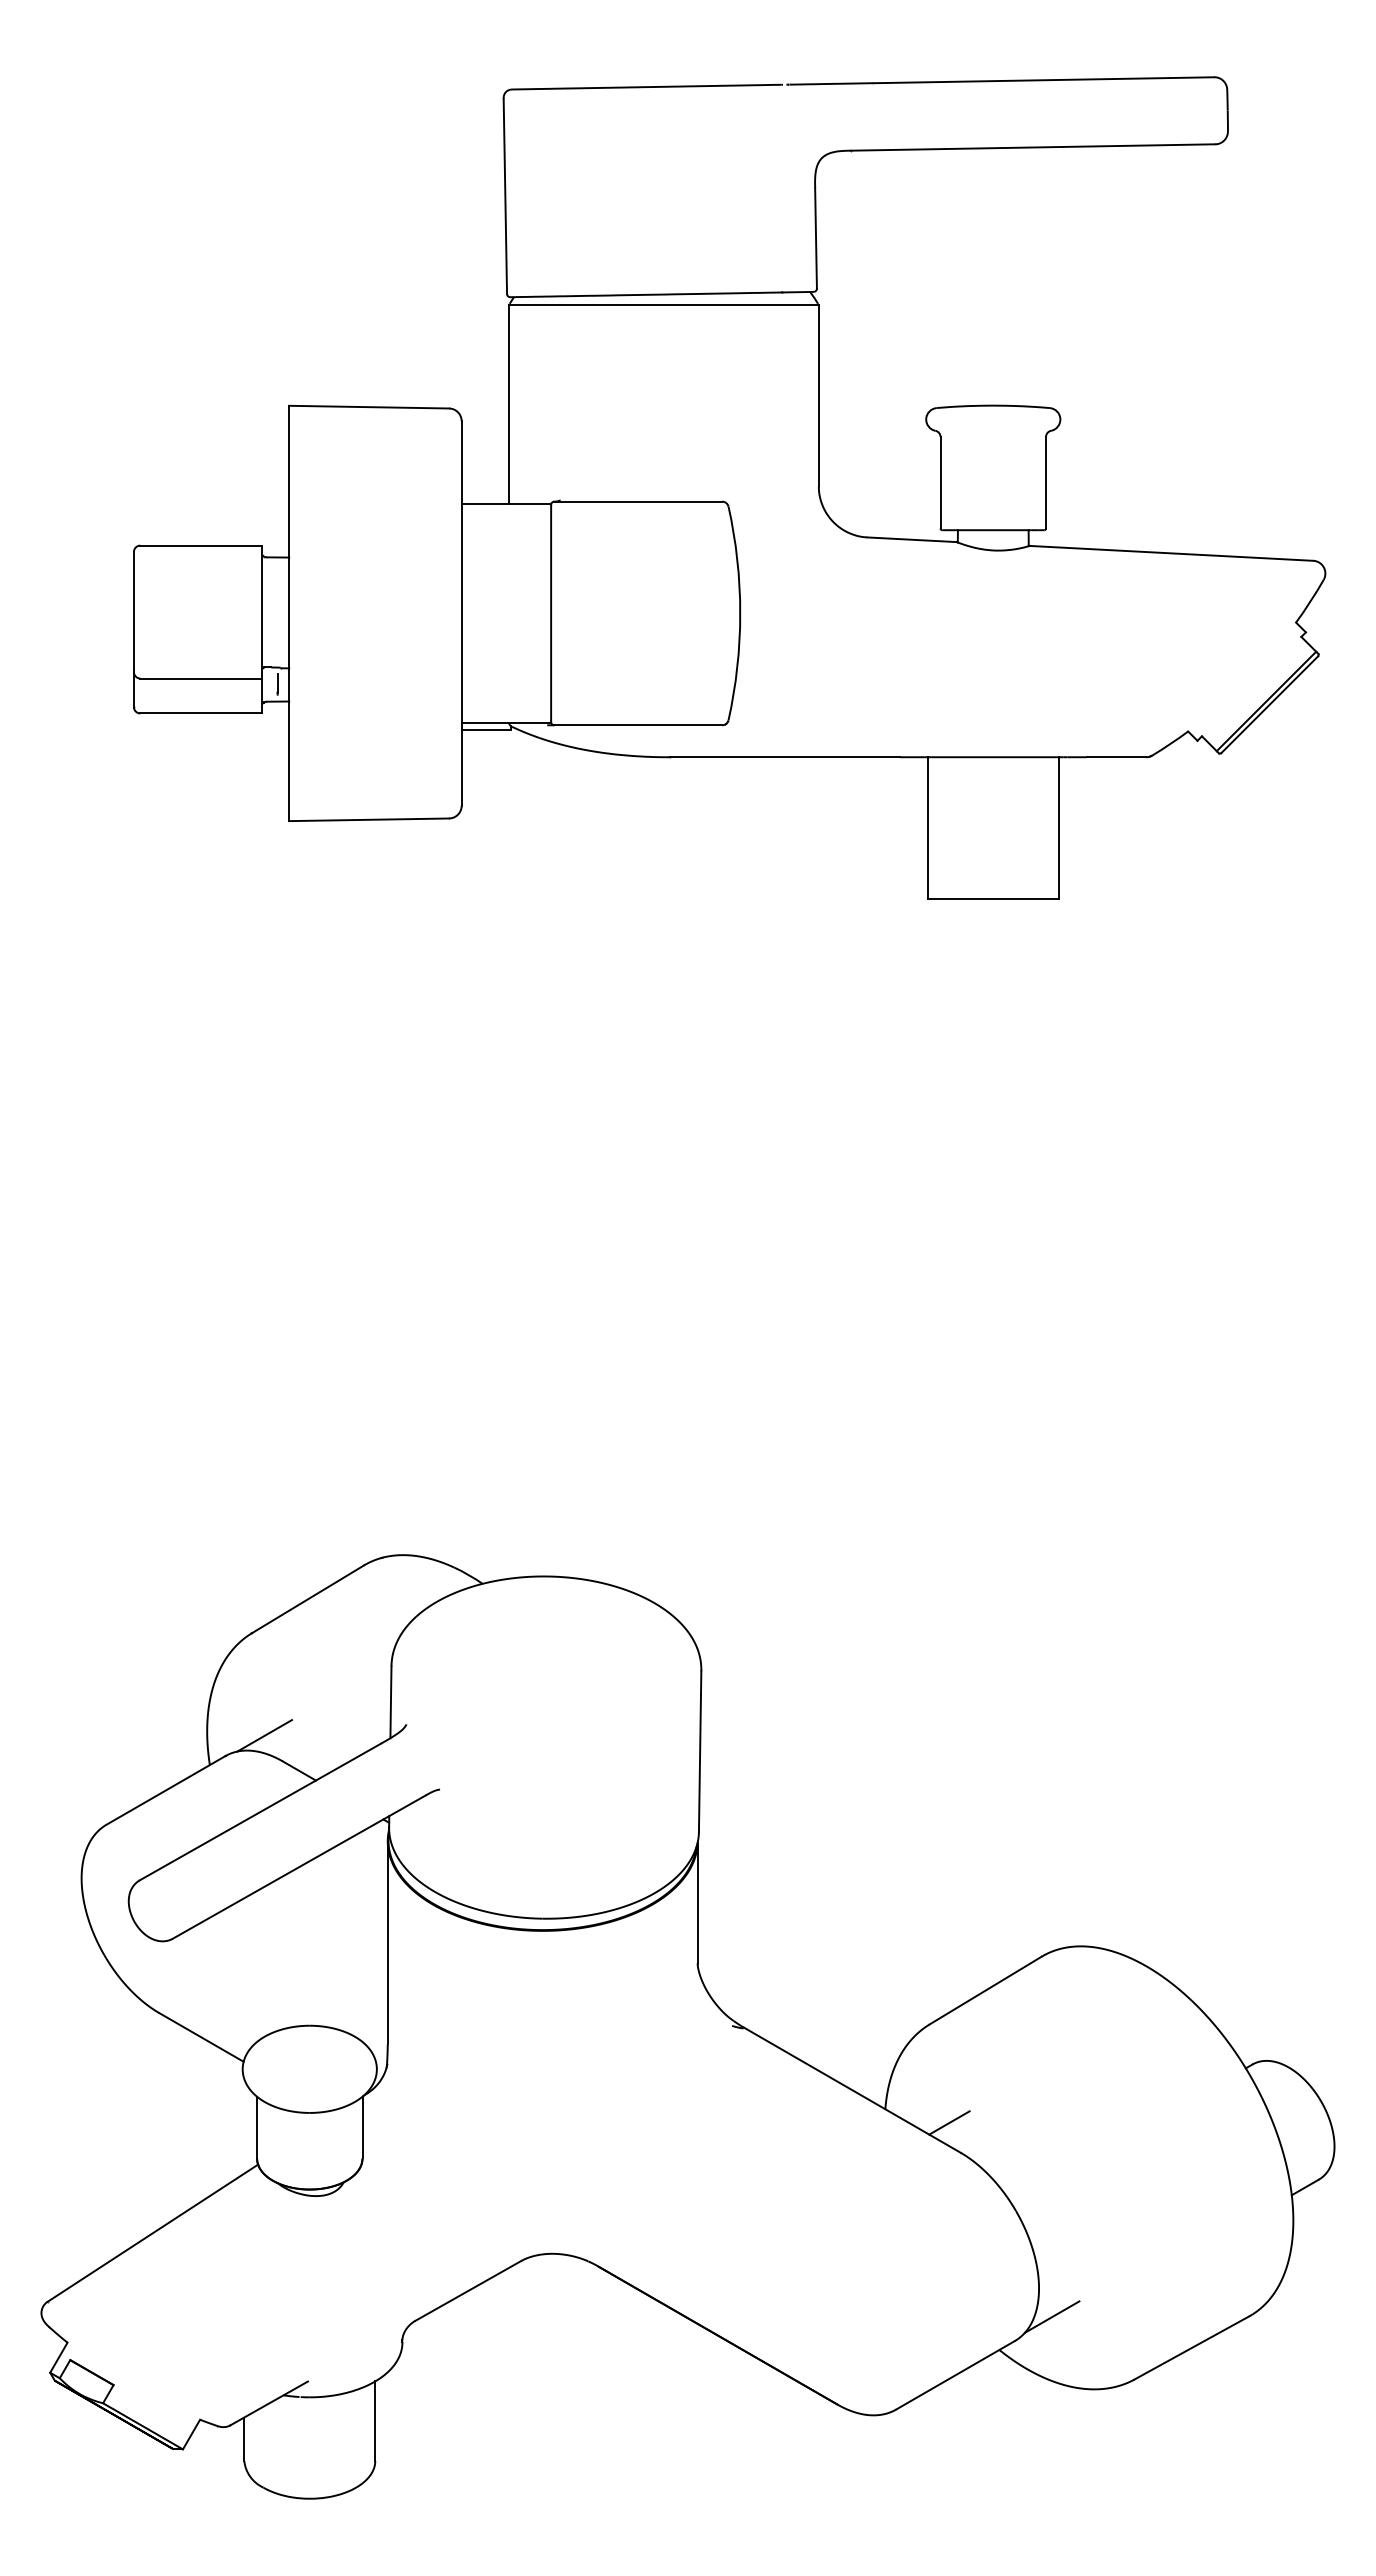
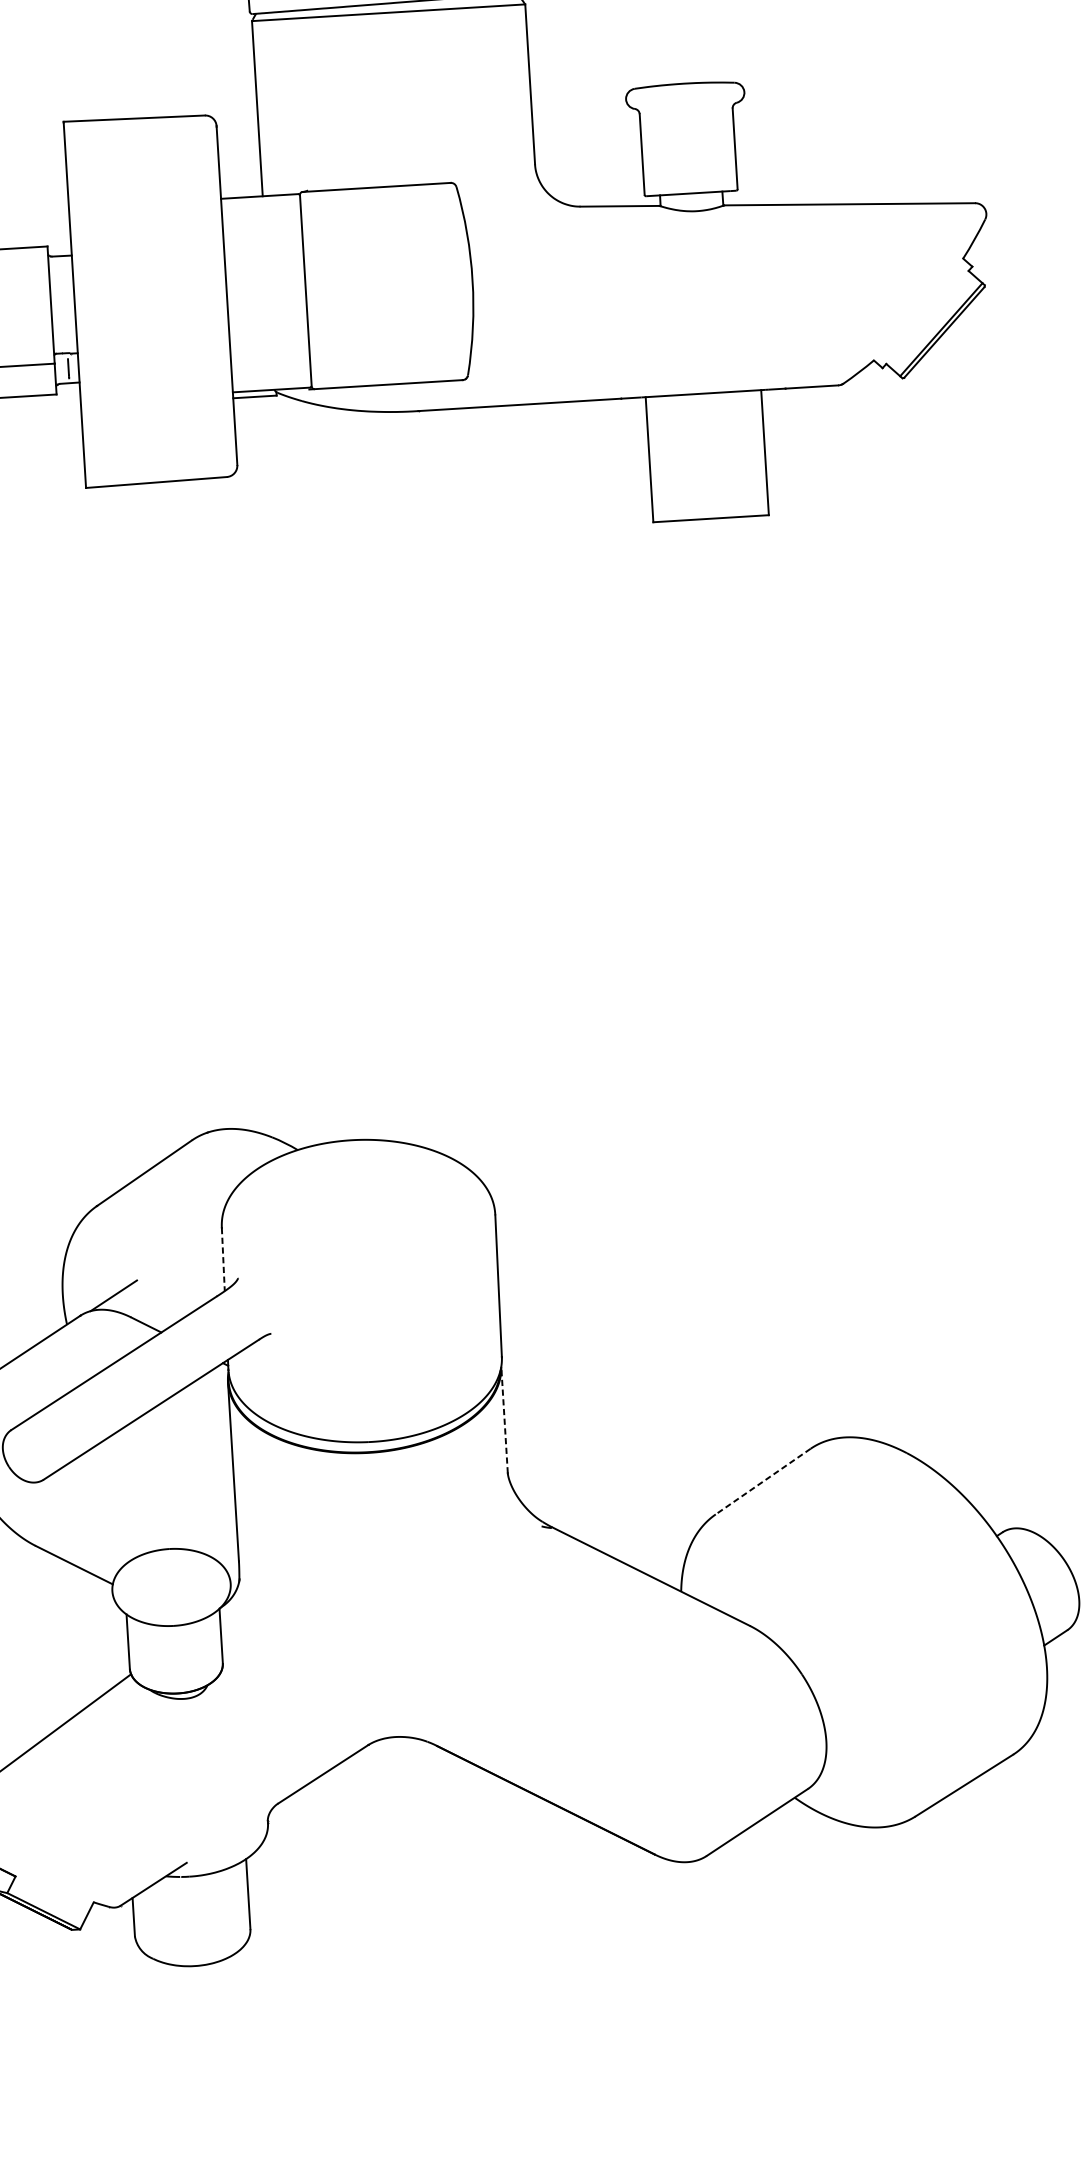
line: (390, 1702) -> (222, 1259), solid -> dashed
line: (697, 1902) -> (504, 1419), solid -> dashed
line: (985, 1990) -> (763, 1481), solid -> dashed
line: (949, 2122) -> (738, 1599), removed
line: (1051, 2316) -> (838, 1765), removed

